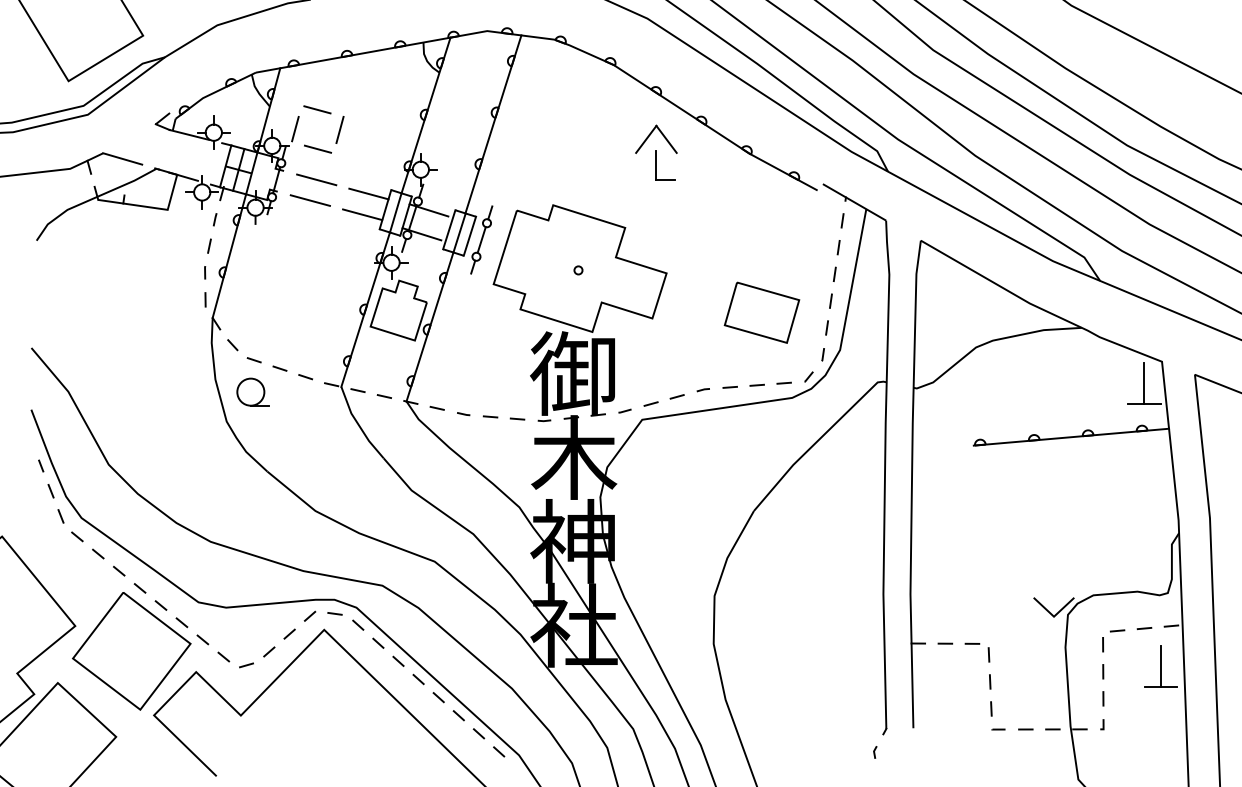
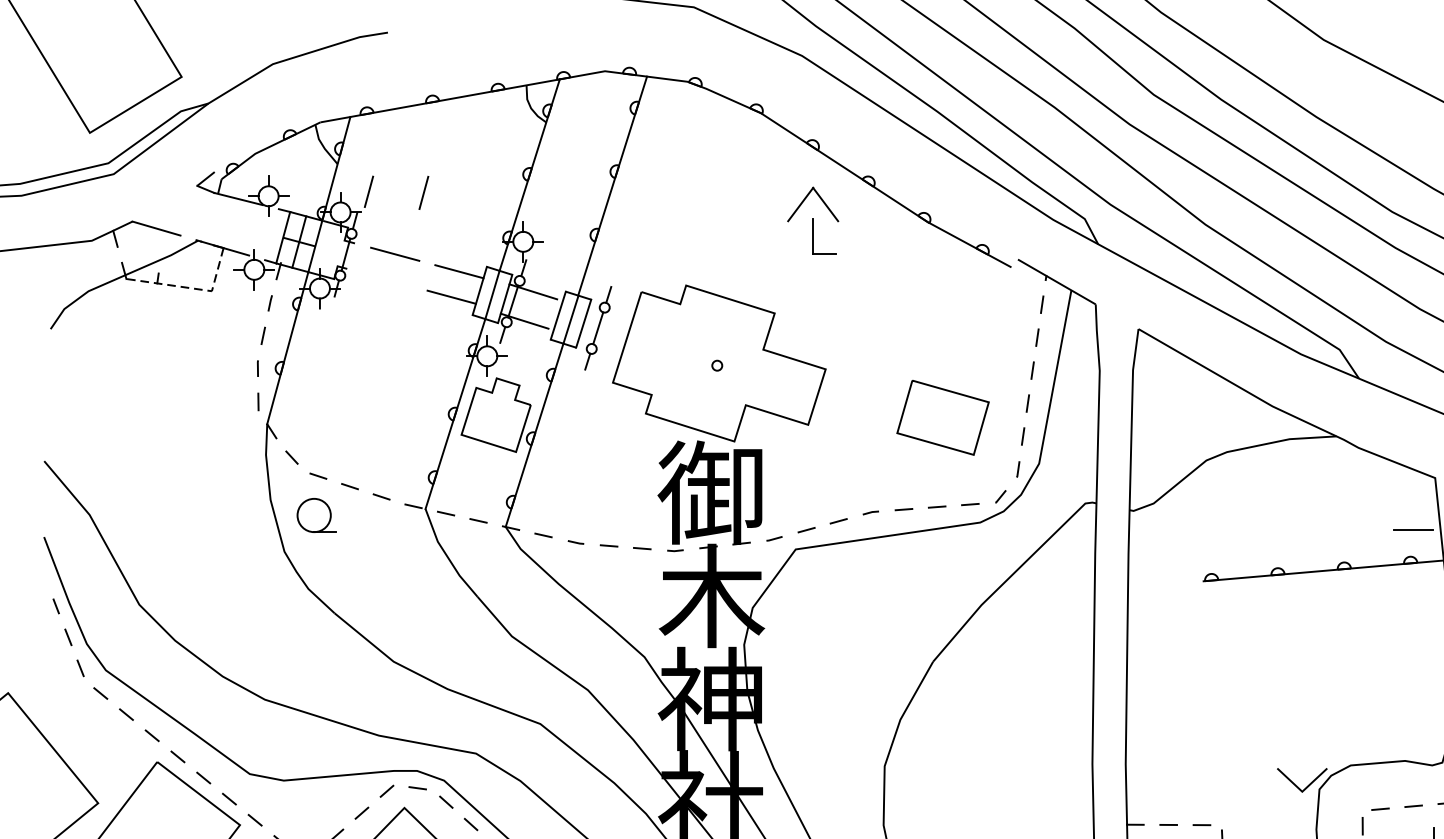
line: (317, 109) -> (396, 167), removed
line: (317, 148) -> (396, 215), removed
line: (309, 200) -> (386, 279), removed
line: (151, 207) -> (191, 288), solid -> dashed
line: (1144, 383) -> (1413, 504), removed

